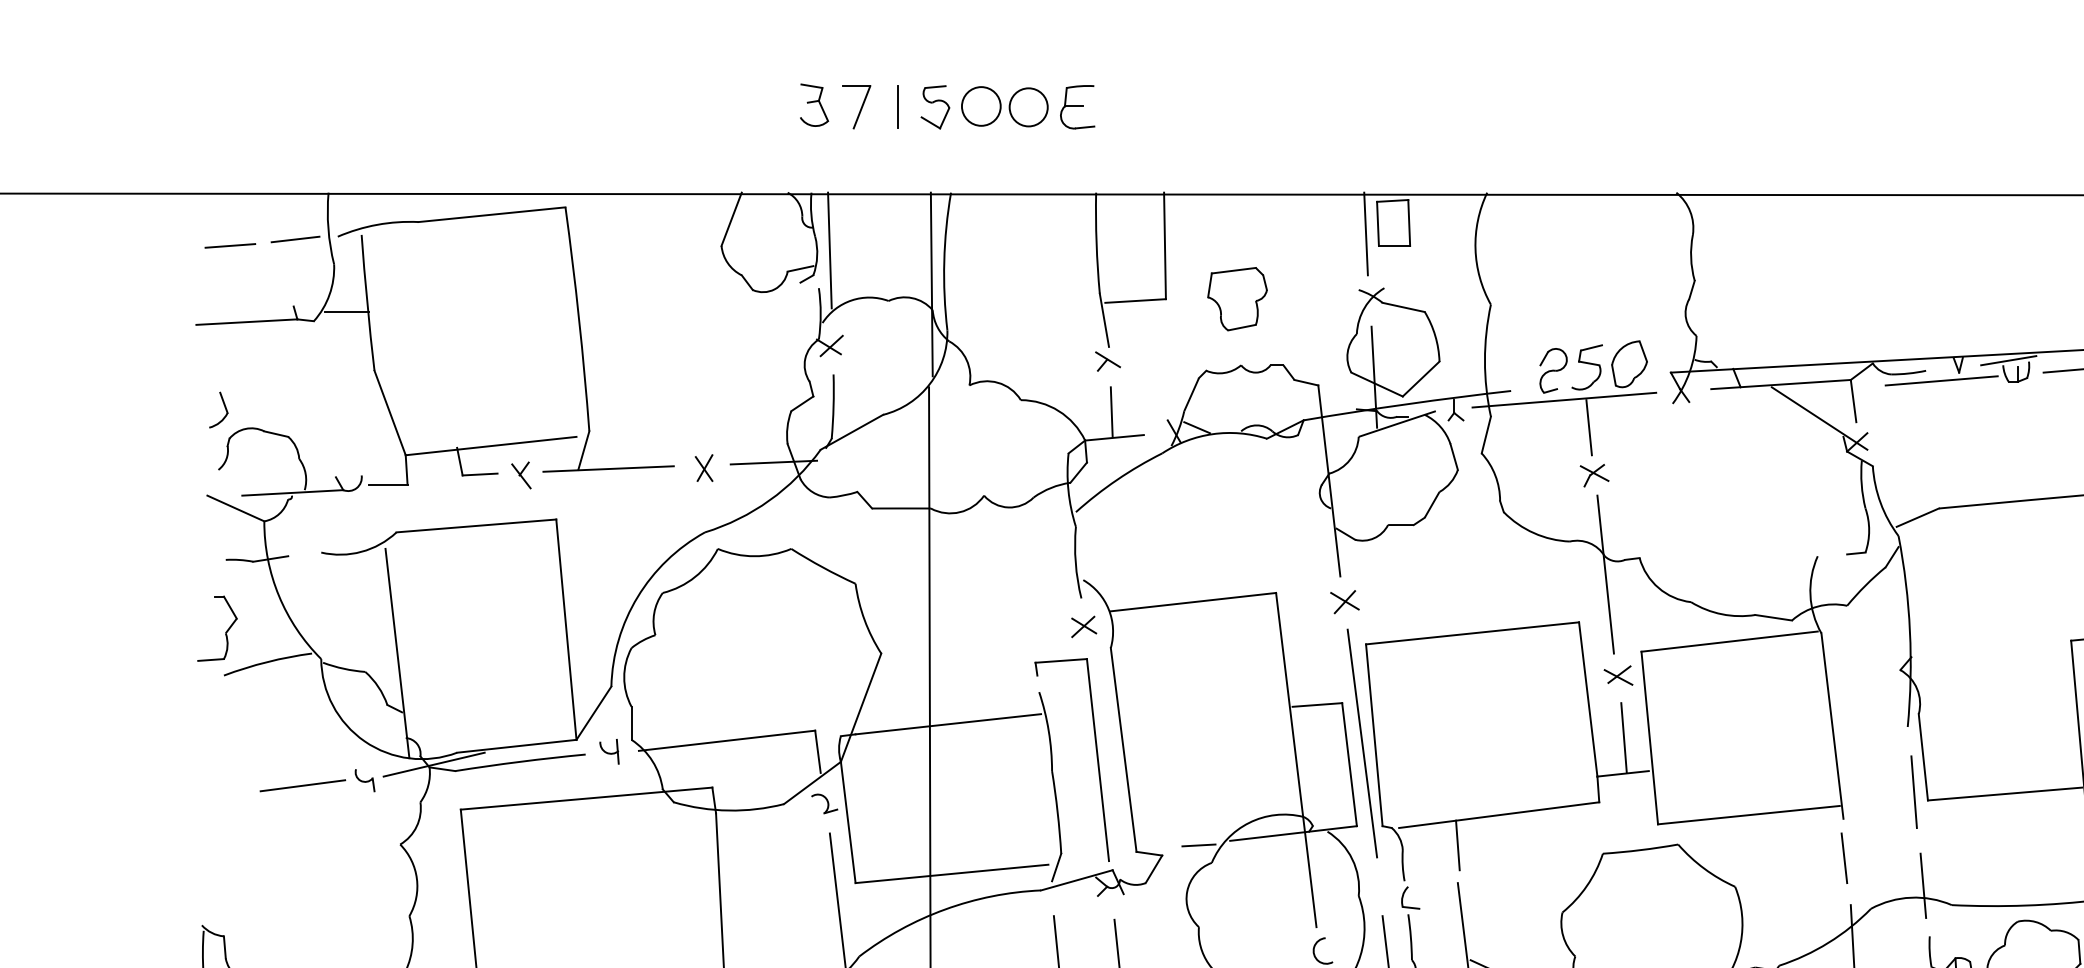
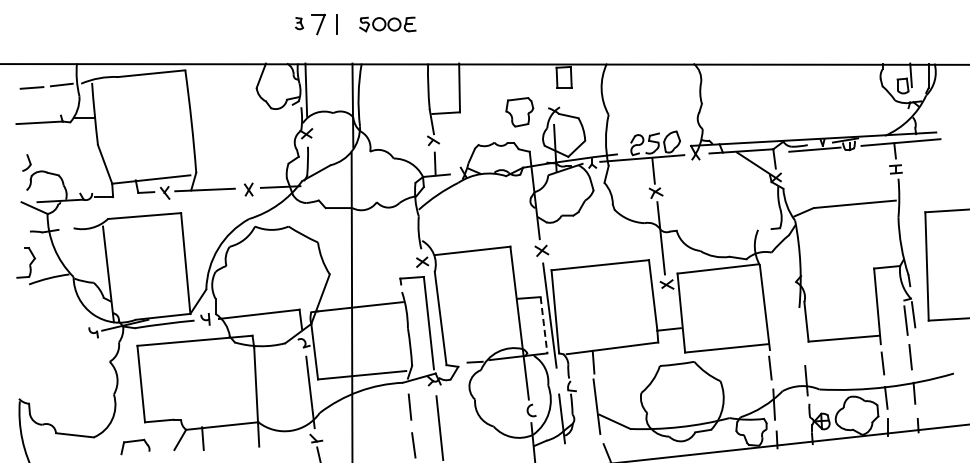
part: (815, 105) -> (299, 23), size x0.6
part: (1007, 107) -> (387, 24), size x0.7
line: (1365, 233) -> (551, 82), removed
part: (1236, 299) -> (519, 112), moved
line: (1623, 738) -> (669, 313), removed
line: (1350, 765) -> (544, 325), solid -> dashed
line: (301, 784) -> (64, 334), removed
line: (1914, 791) -> (802, 337), removed

